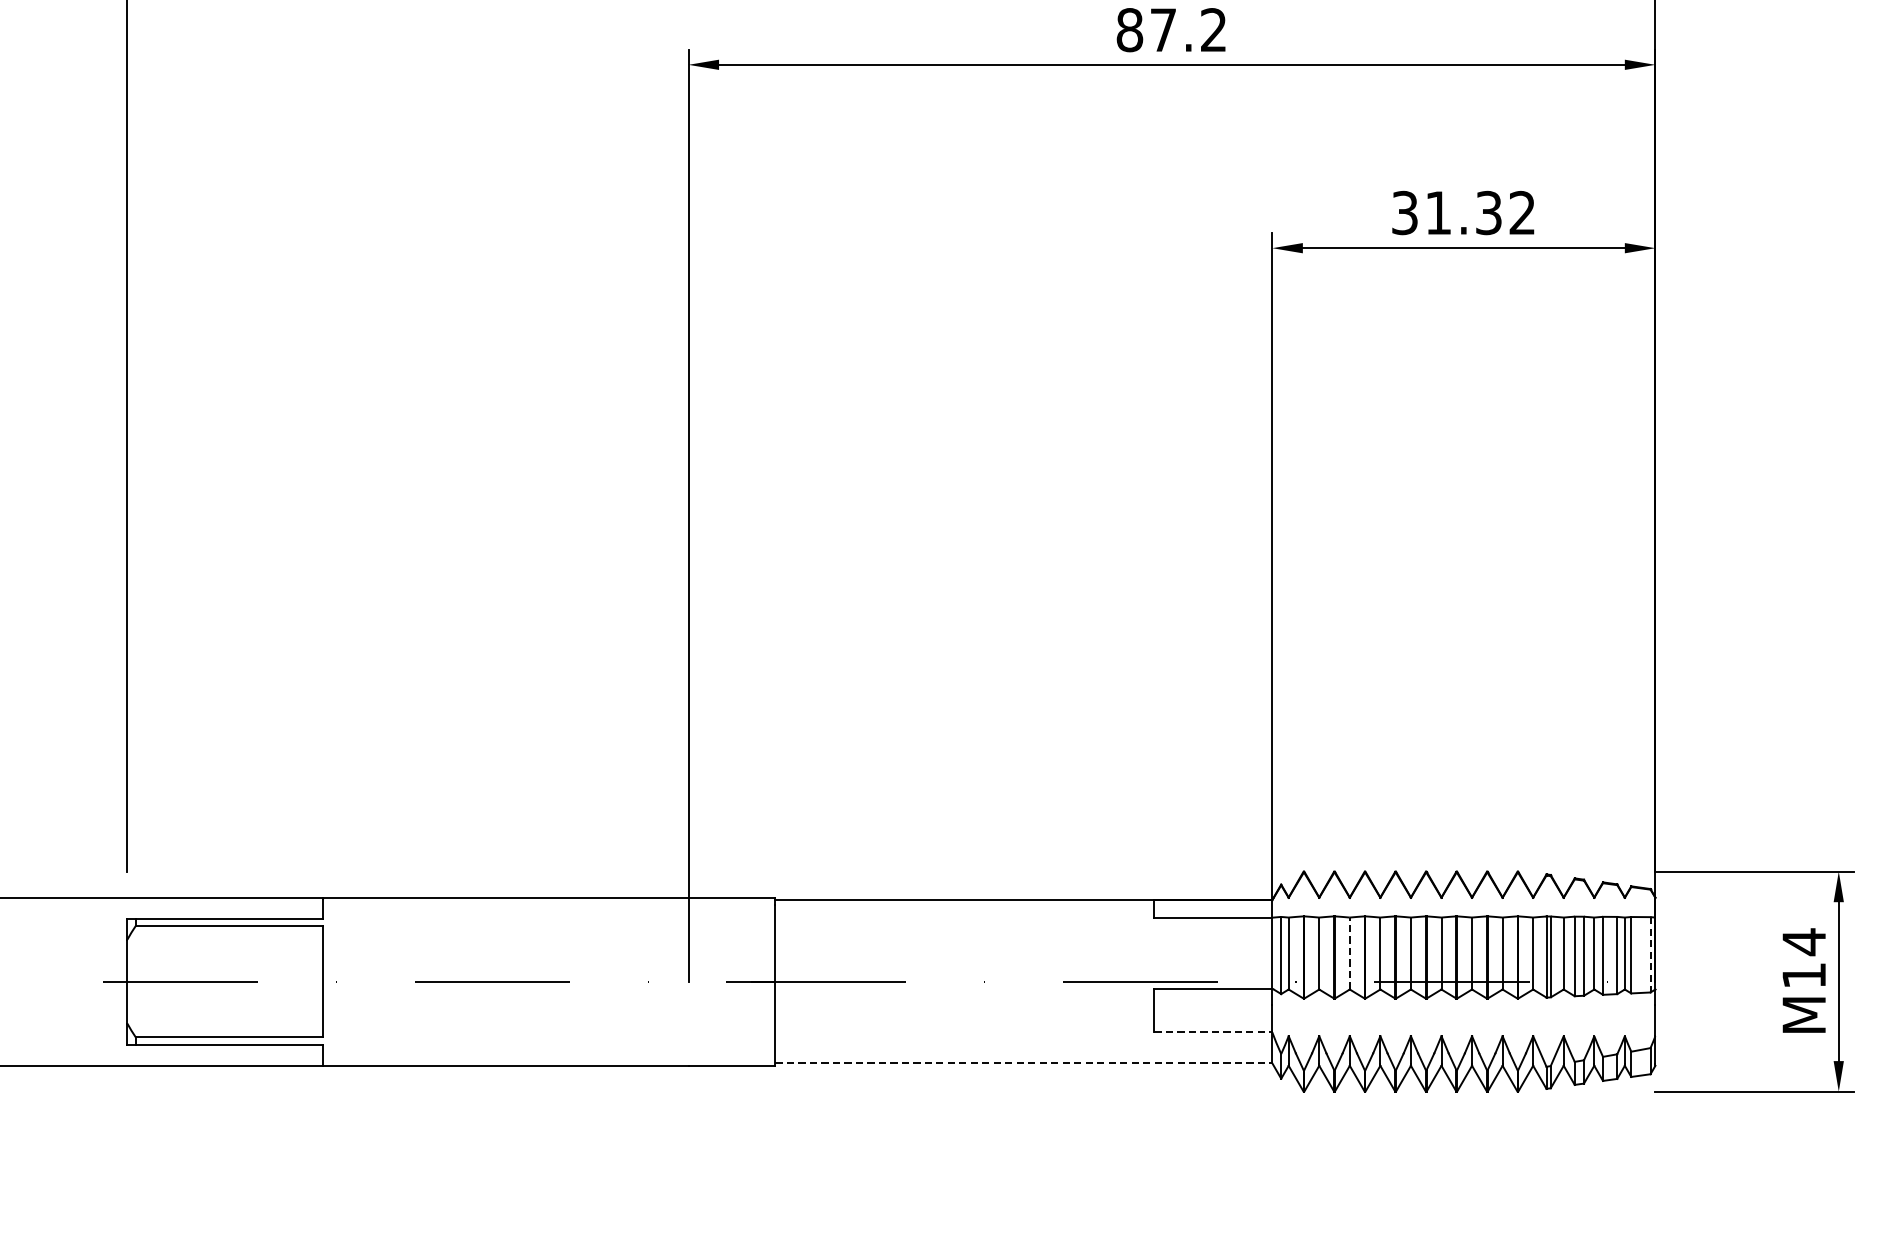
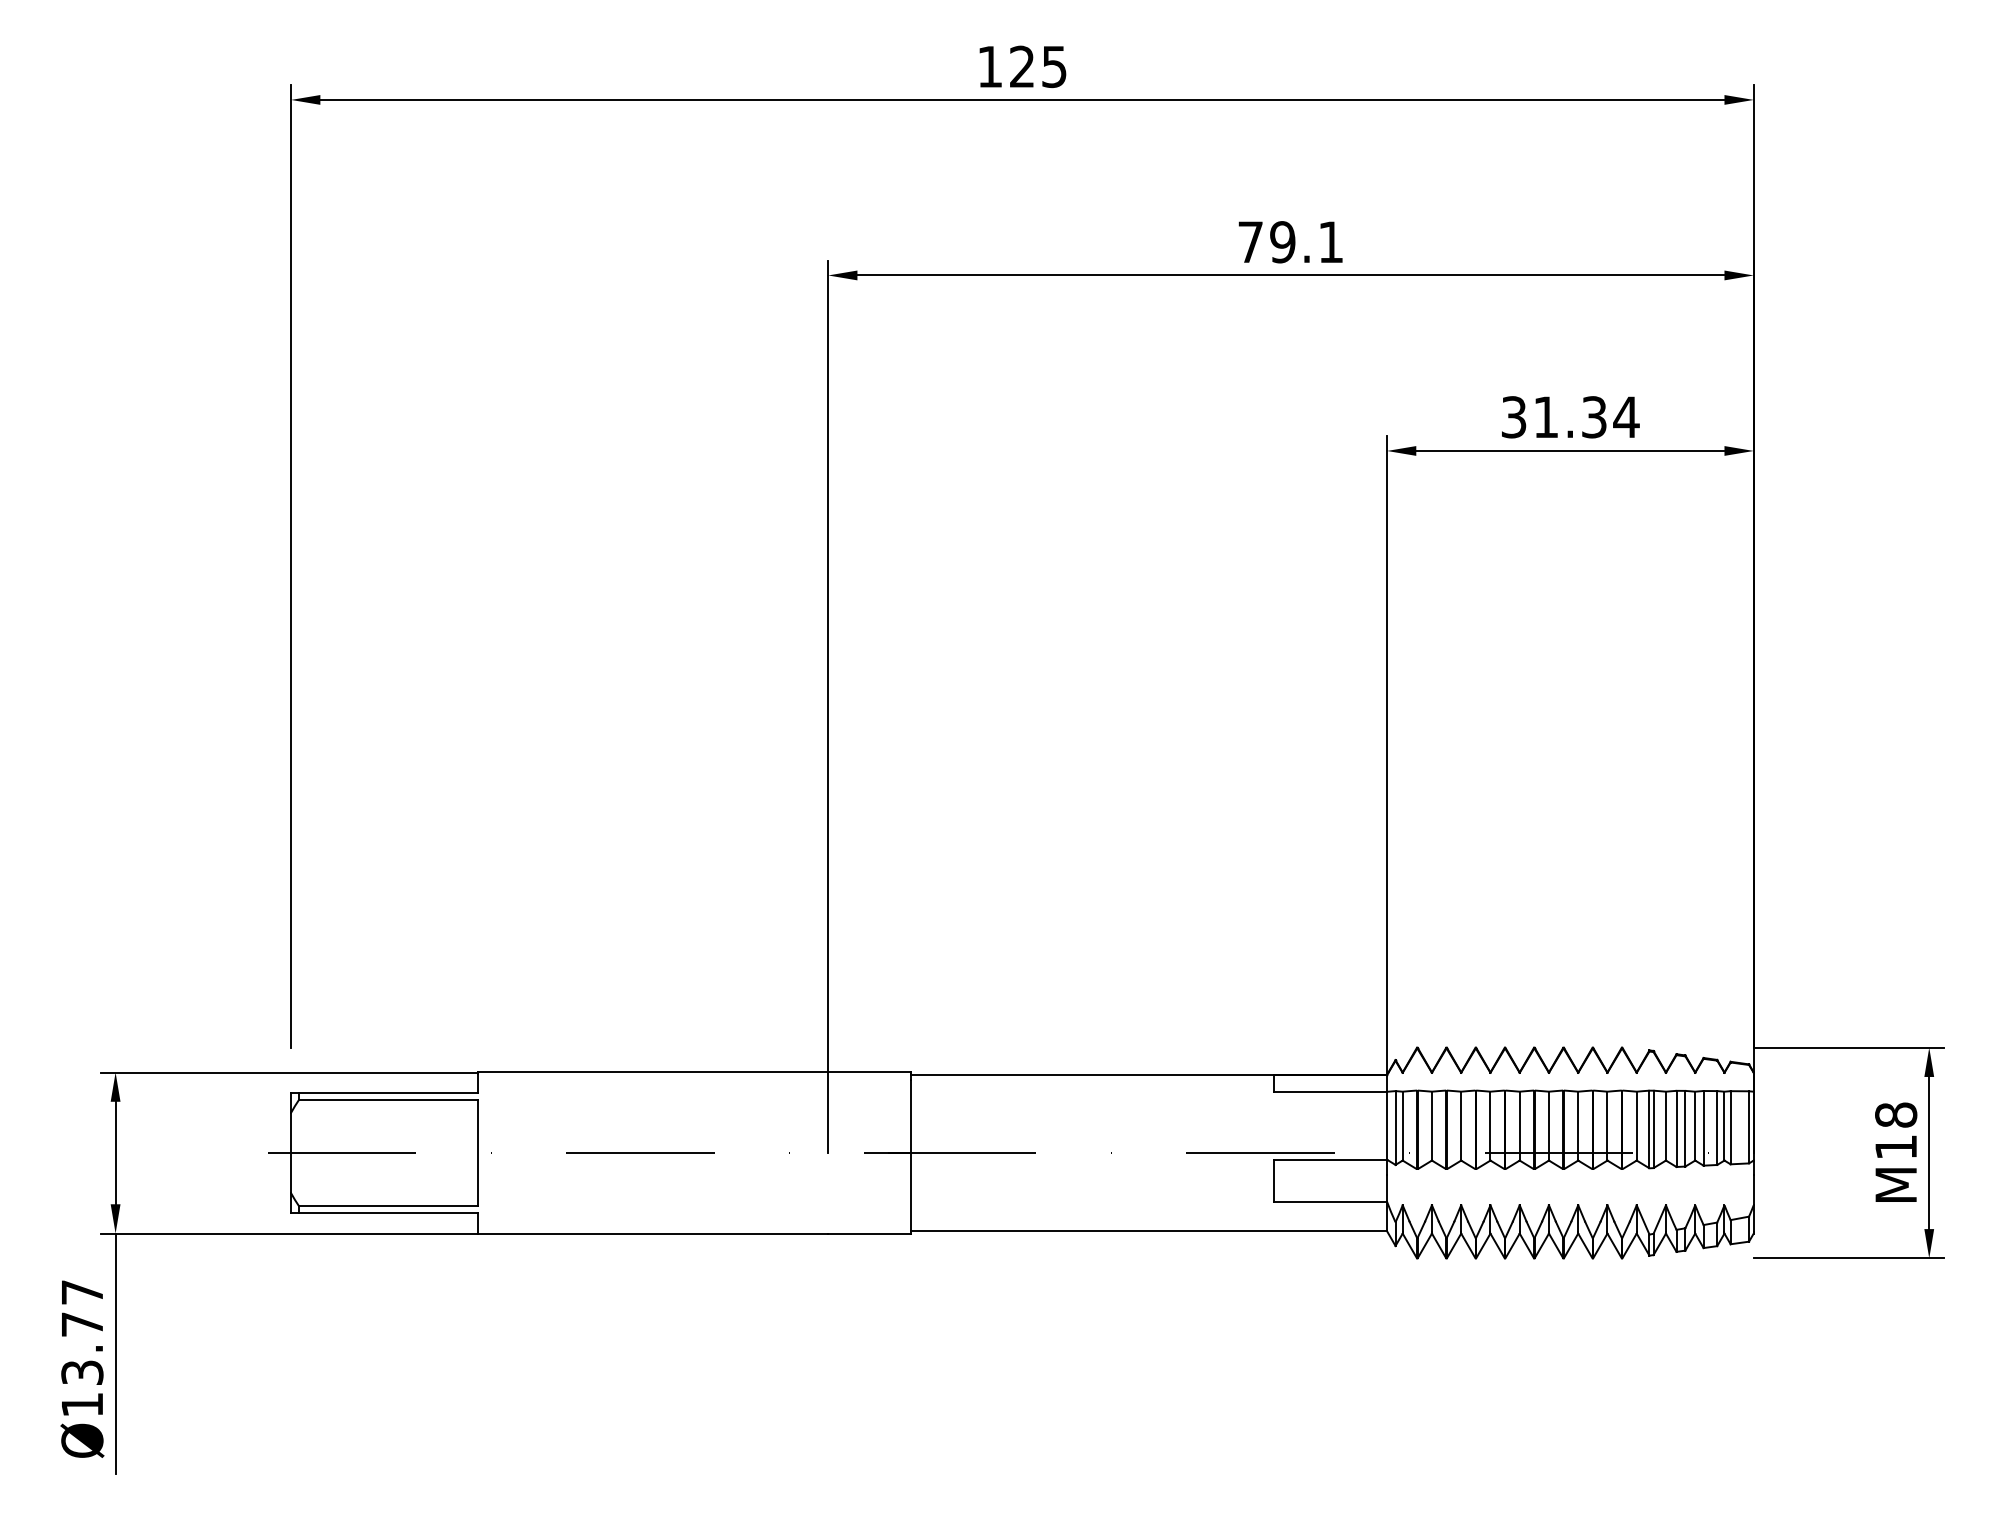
text: (1171, 30) -> (1290, 242), 87.2 -> 79.1
text: (1522, 212) -> (1626, 416), 31.32 -> 31.34
text: (1804, 942) -> (1896, 1115), M14 -> M18
line: (1350, 952) -> (1461, 1125), dashed -> solid
line: (1650, 954) -> (1749, 1127), dashed -> solid
line: (1213, 1032) -> (1330, 1201), dashed -> solid
line: (1024, 1063) -> (1149, 1231), dashed -> solid

